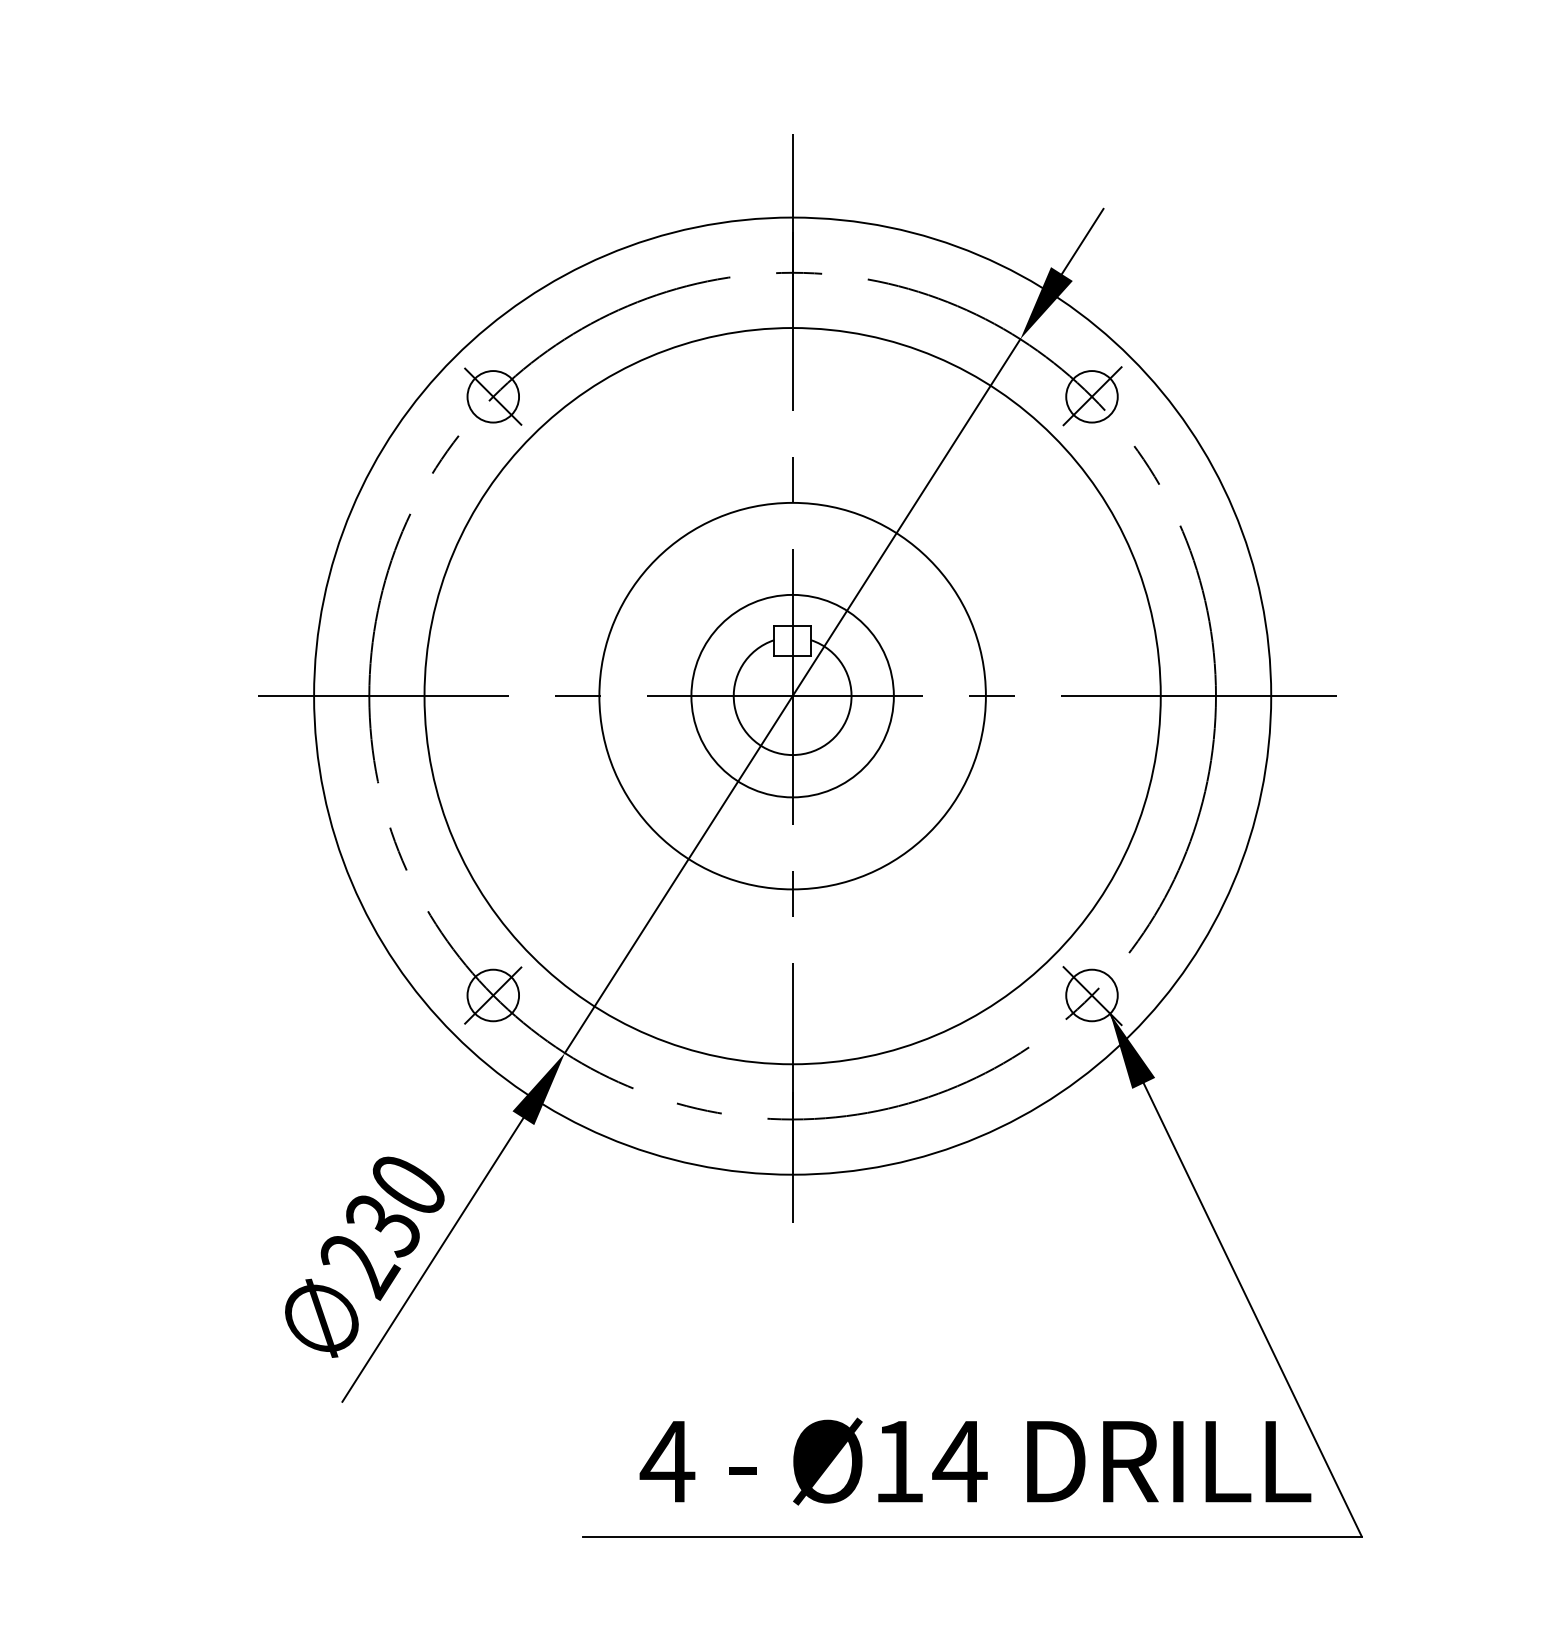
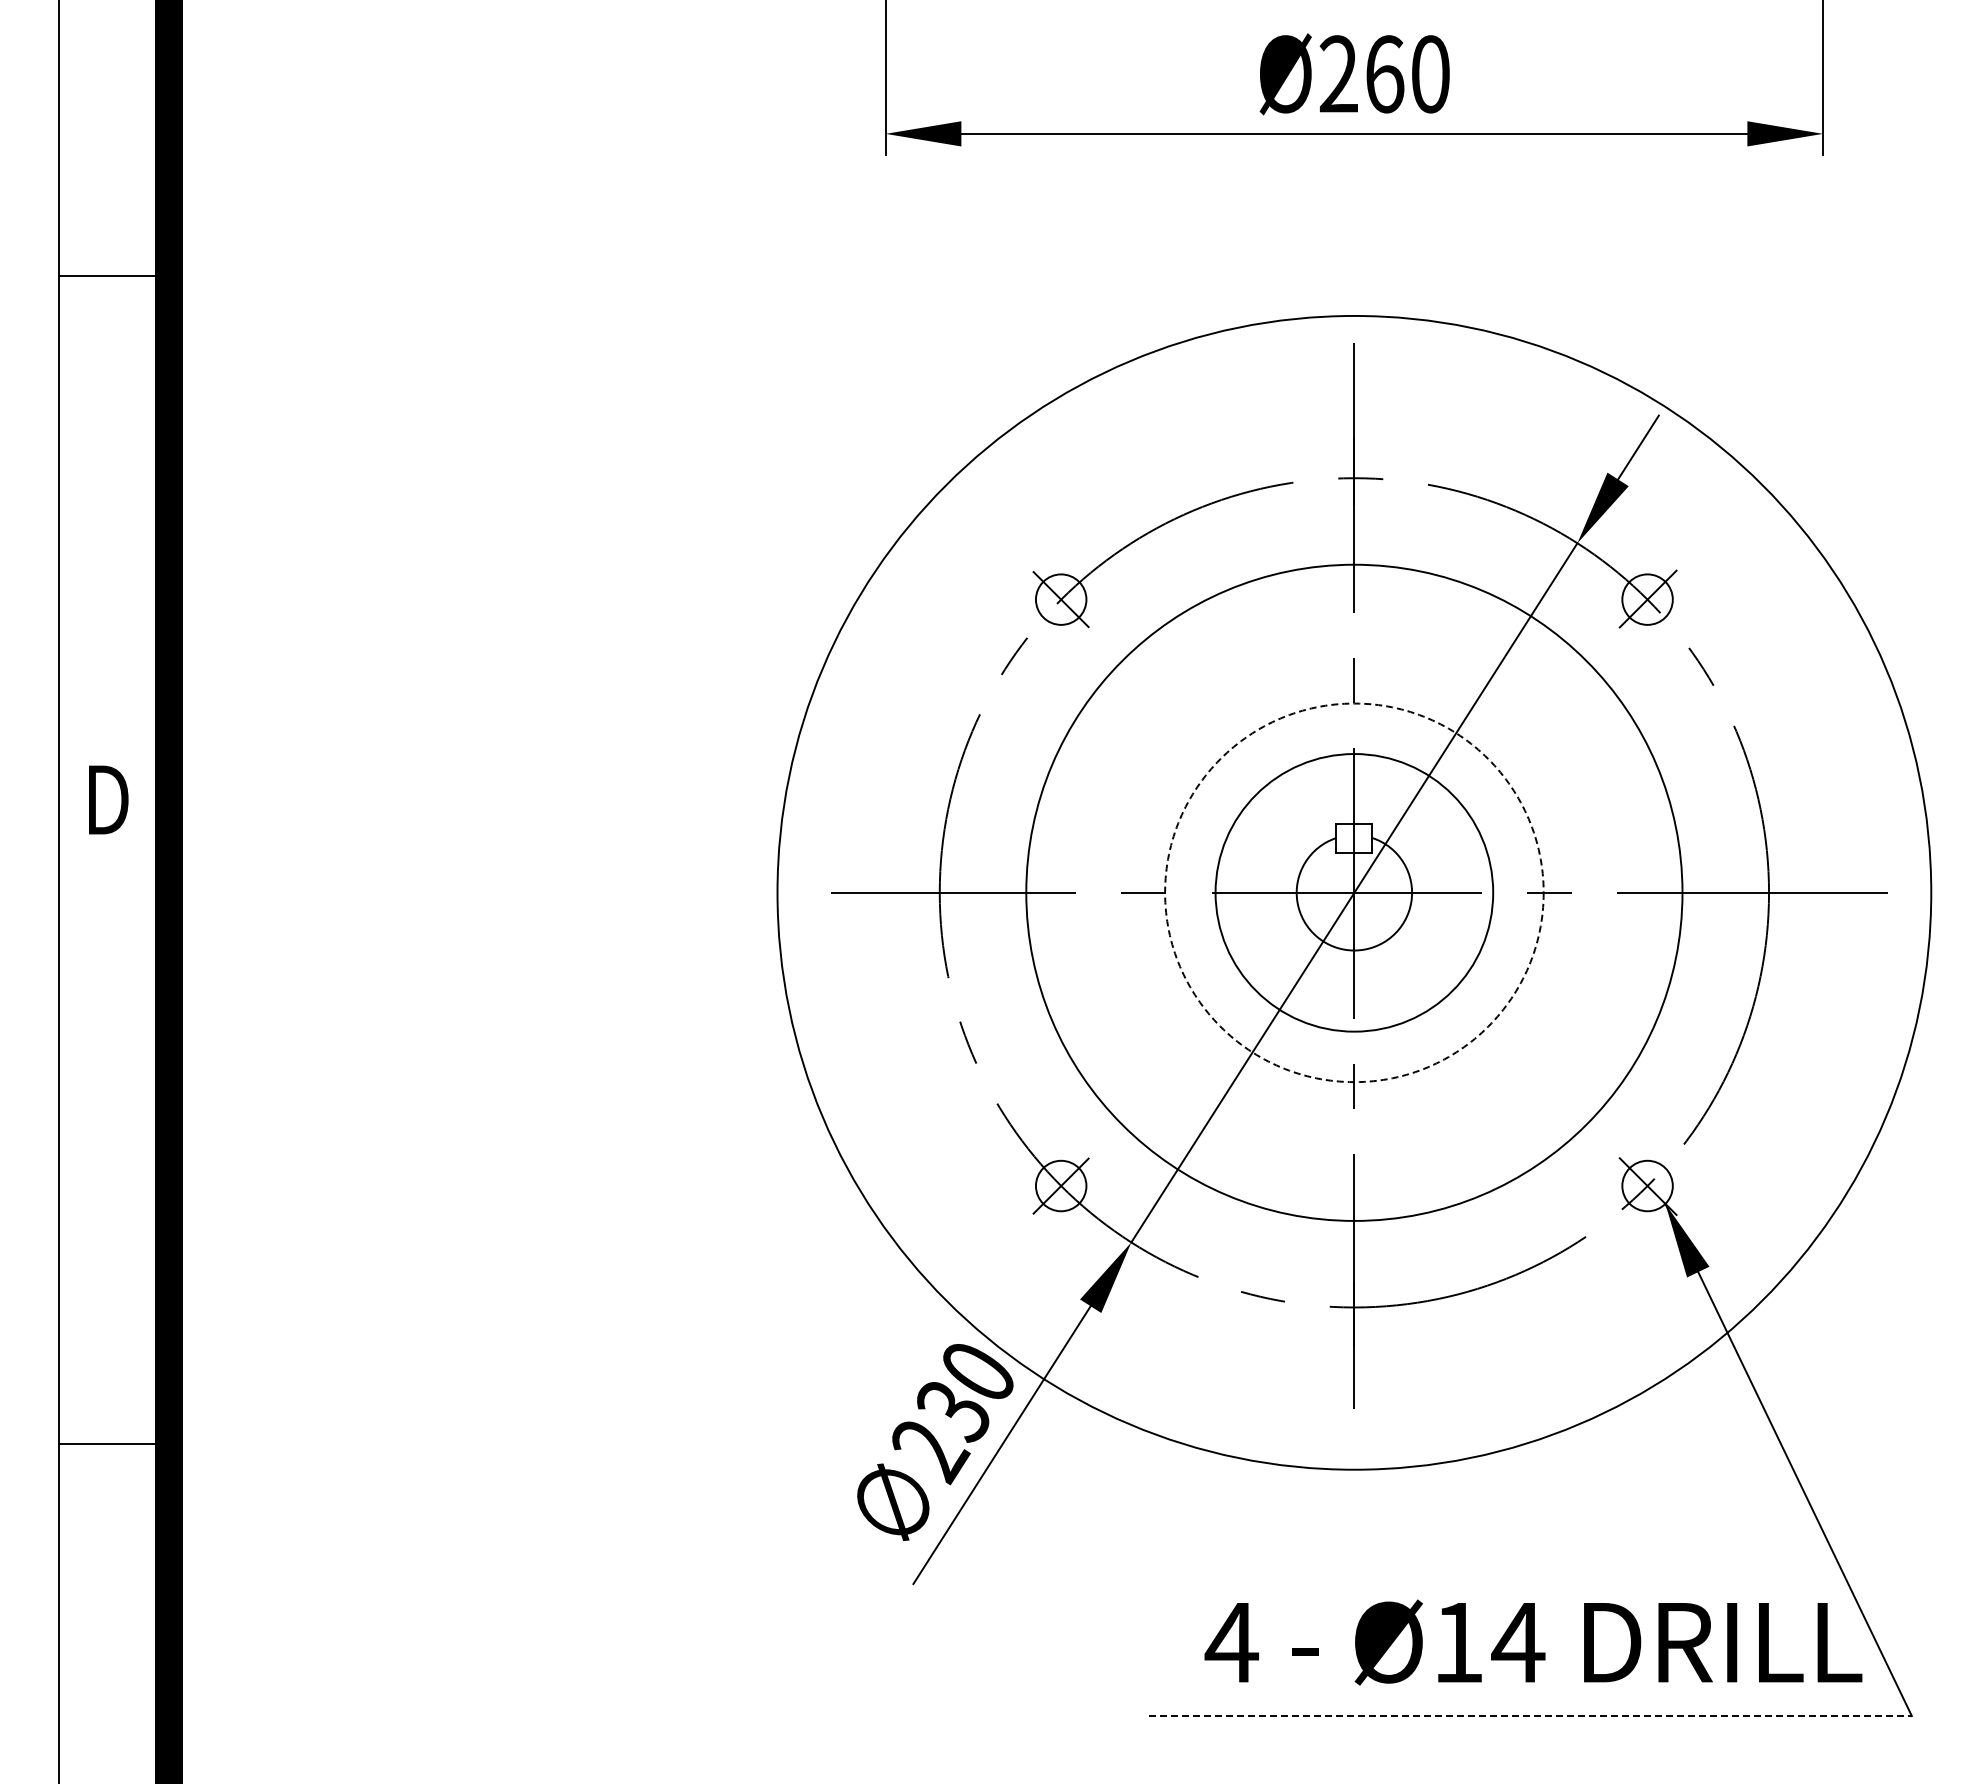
circle: (791, 695) -> (1353, 892), size x1.6
circle: (792, 695) -> (1354, 892), size x0.7
circle: (792, 695) -> (1354, 892), size x1.4
circle: (792, 695) -> (1354, 892), solid -> dashed
line: (972, 1537) -> (1530, 1716), solid -> dashed

